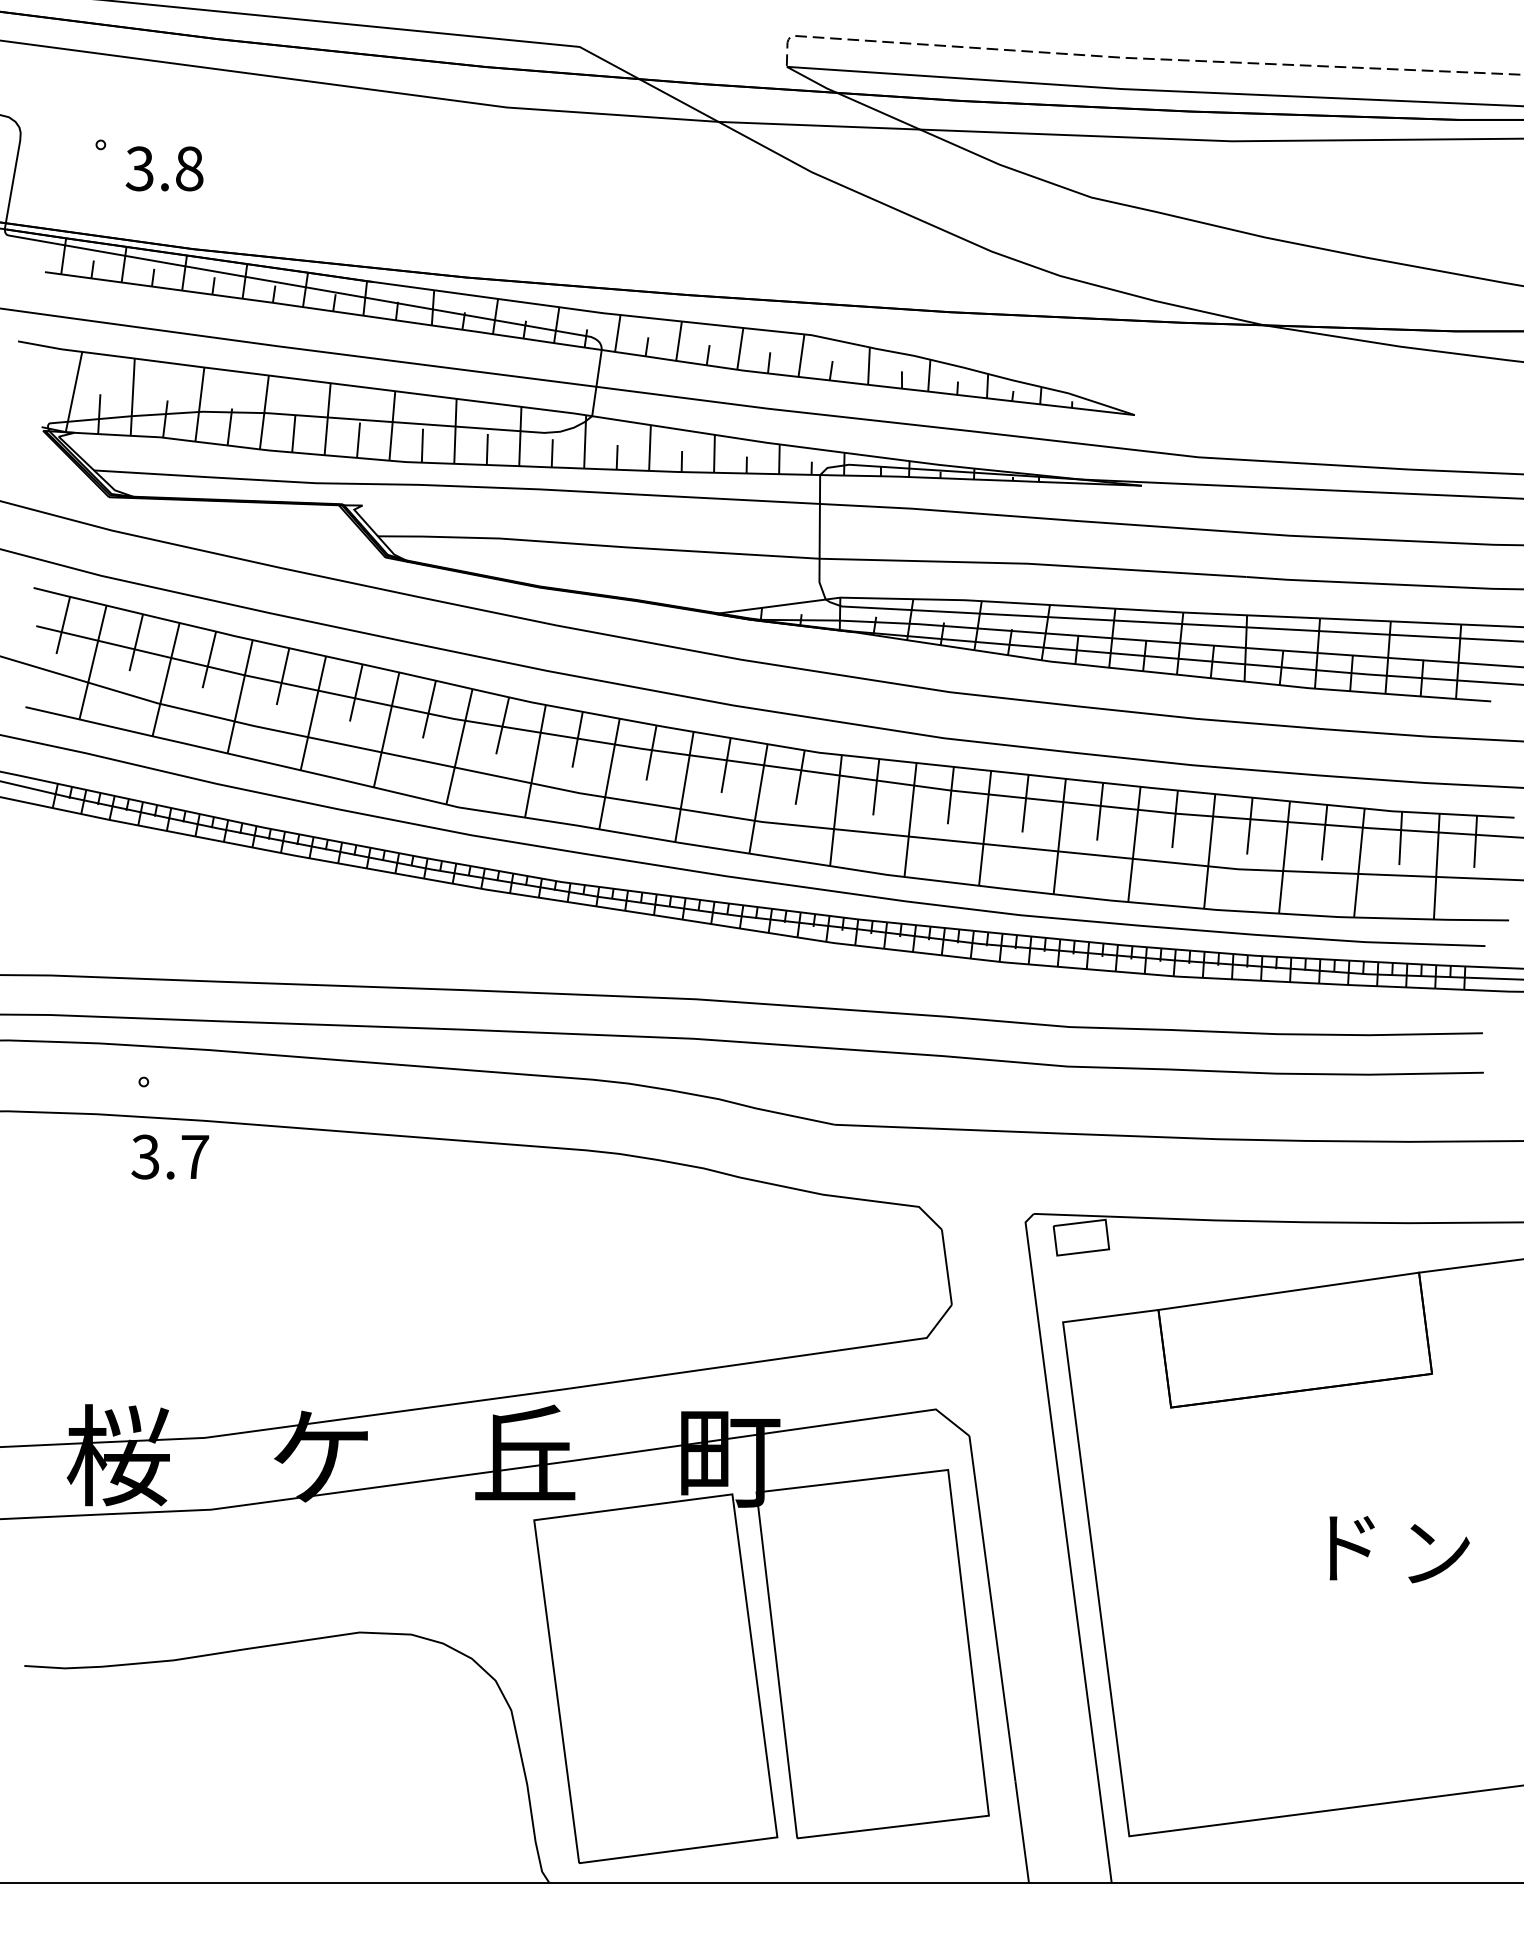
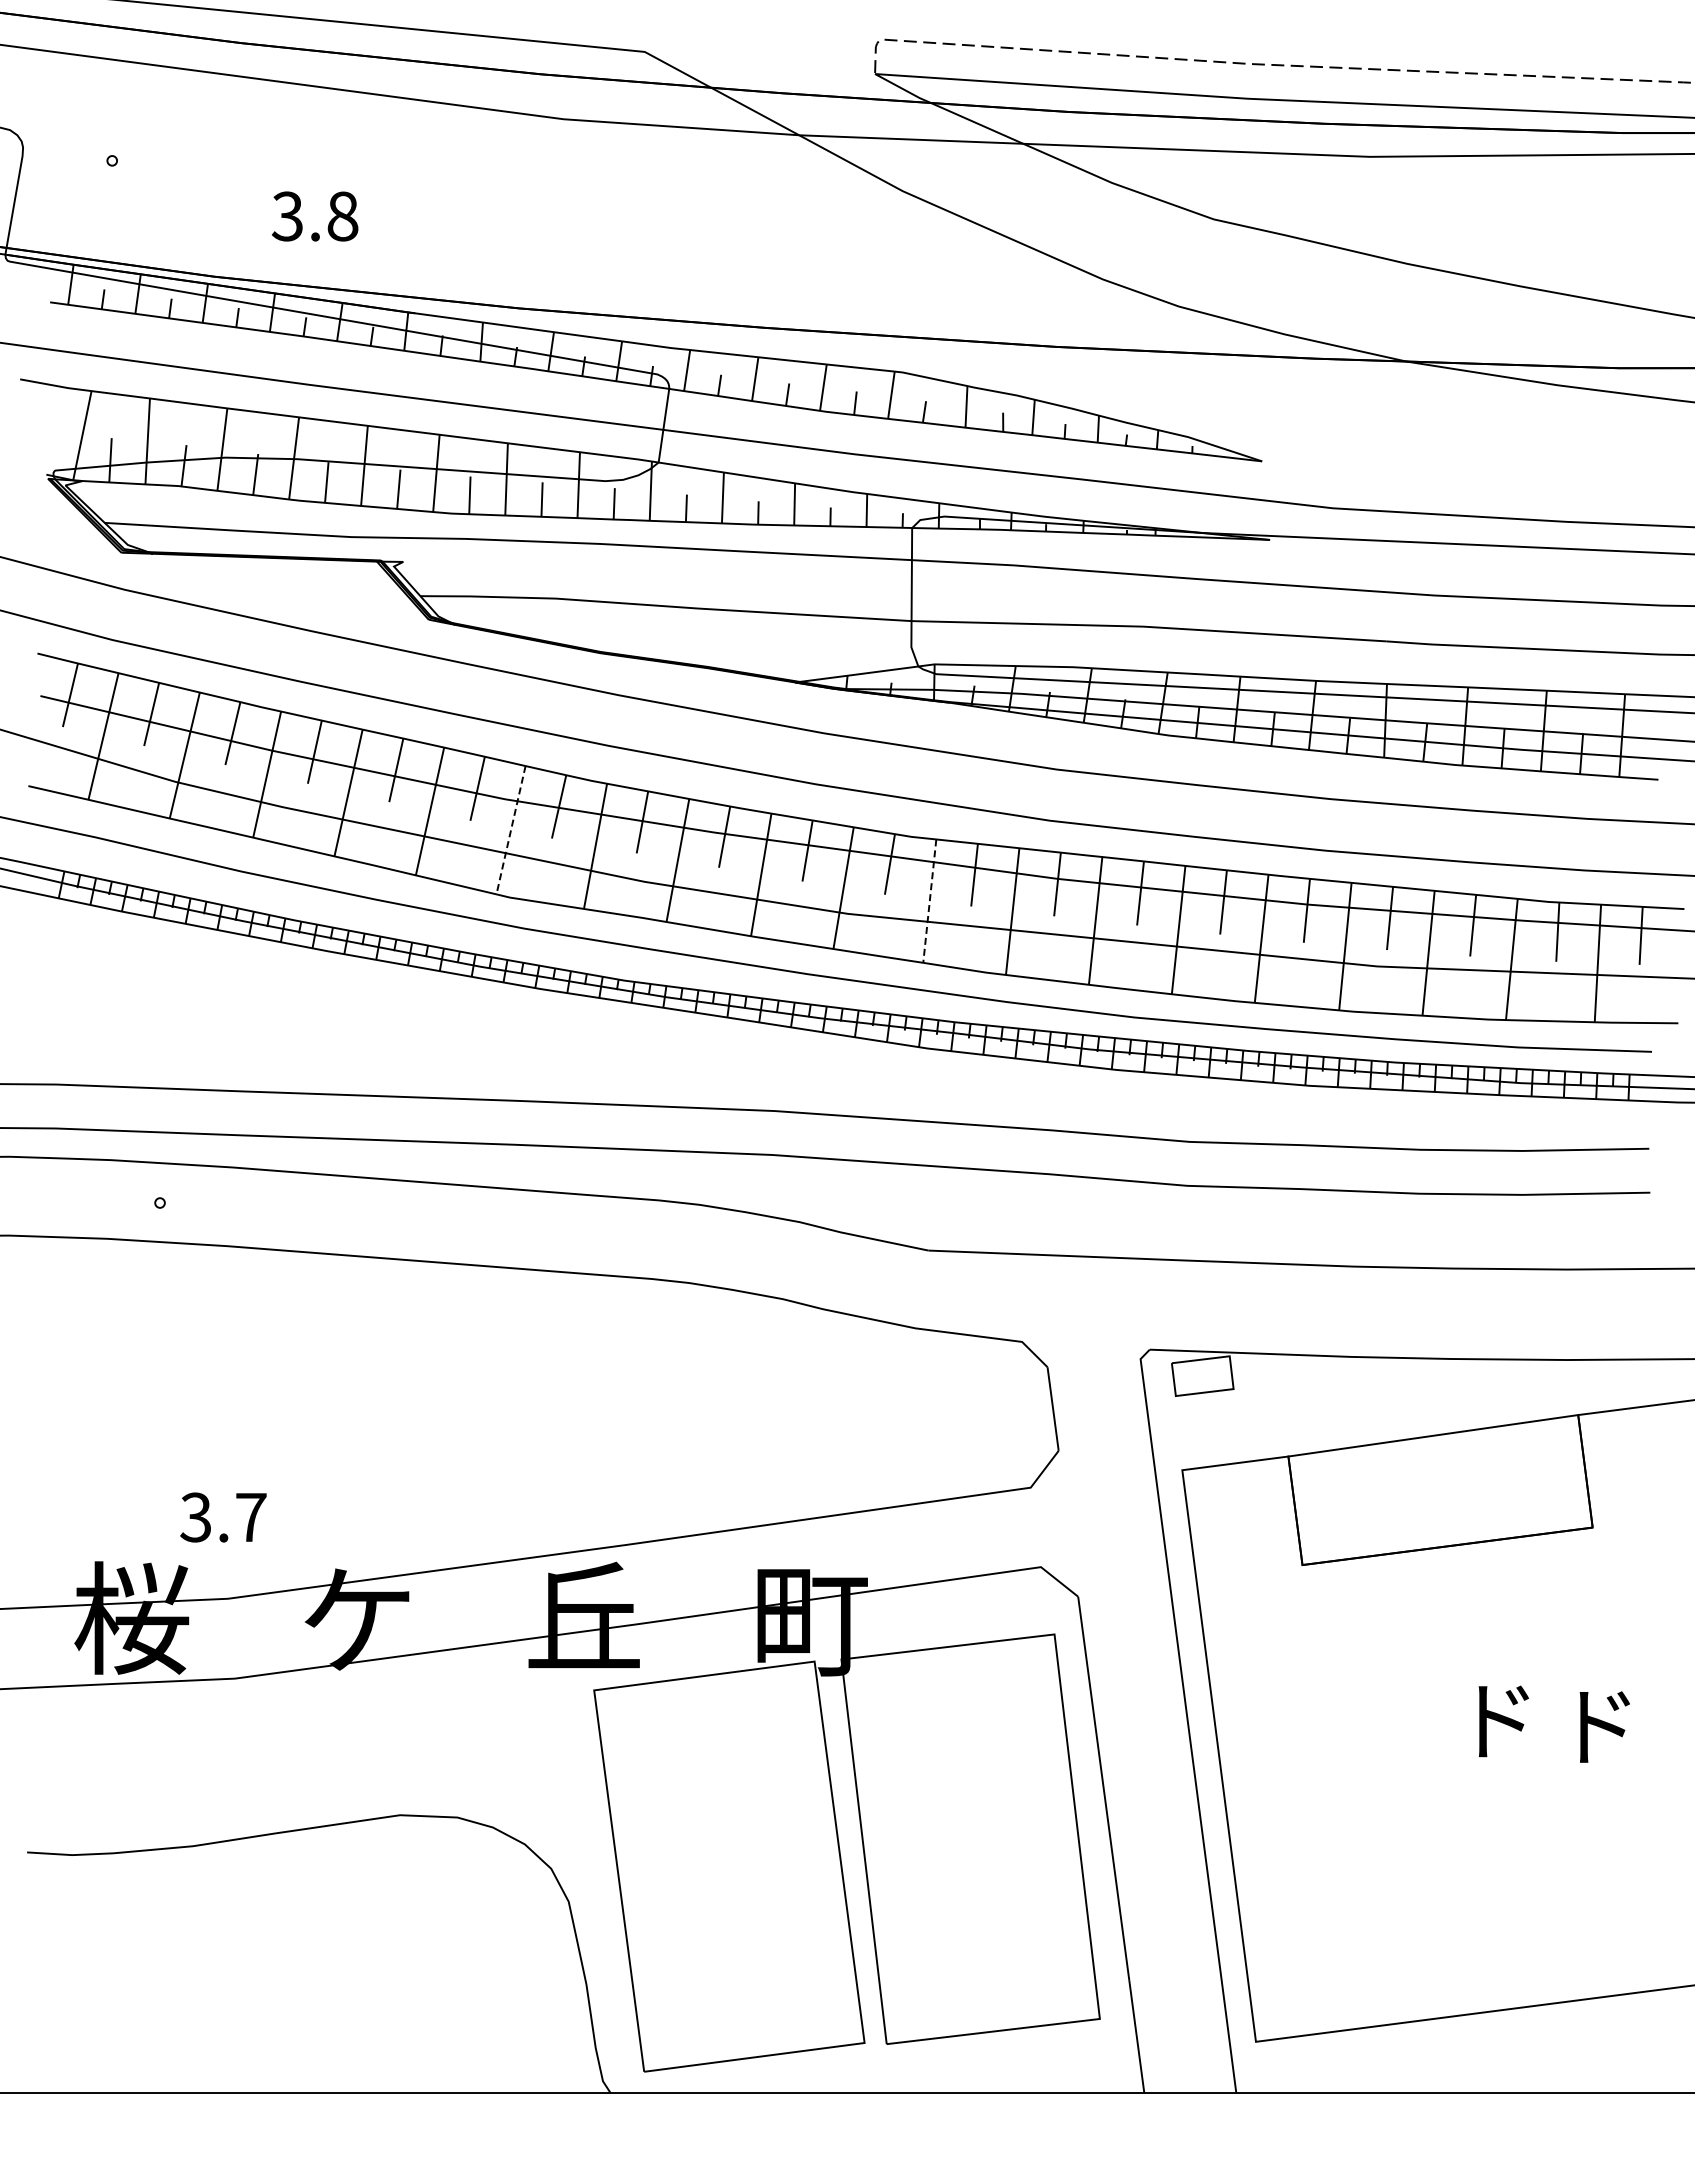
text: (164, 168) -> (315, 216), moved
line: (459, 747) -> (511, 830), solid -> dashed
line: (835, 810) -> (929, 901), solid -> dashed
text: (170, 1157) -> (223, 1517), moved
text: (1439, 1552) -> (1600, 1726), ン -> ド

